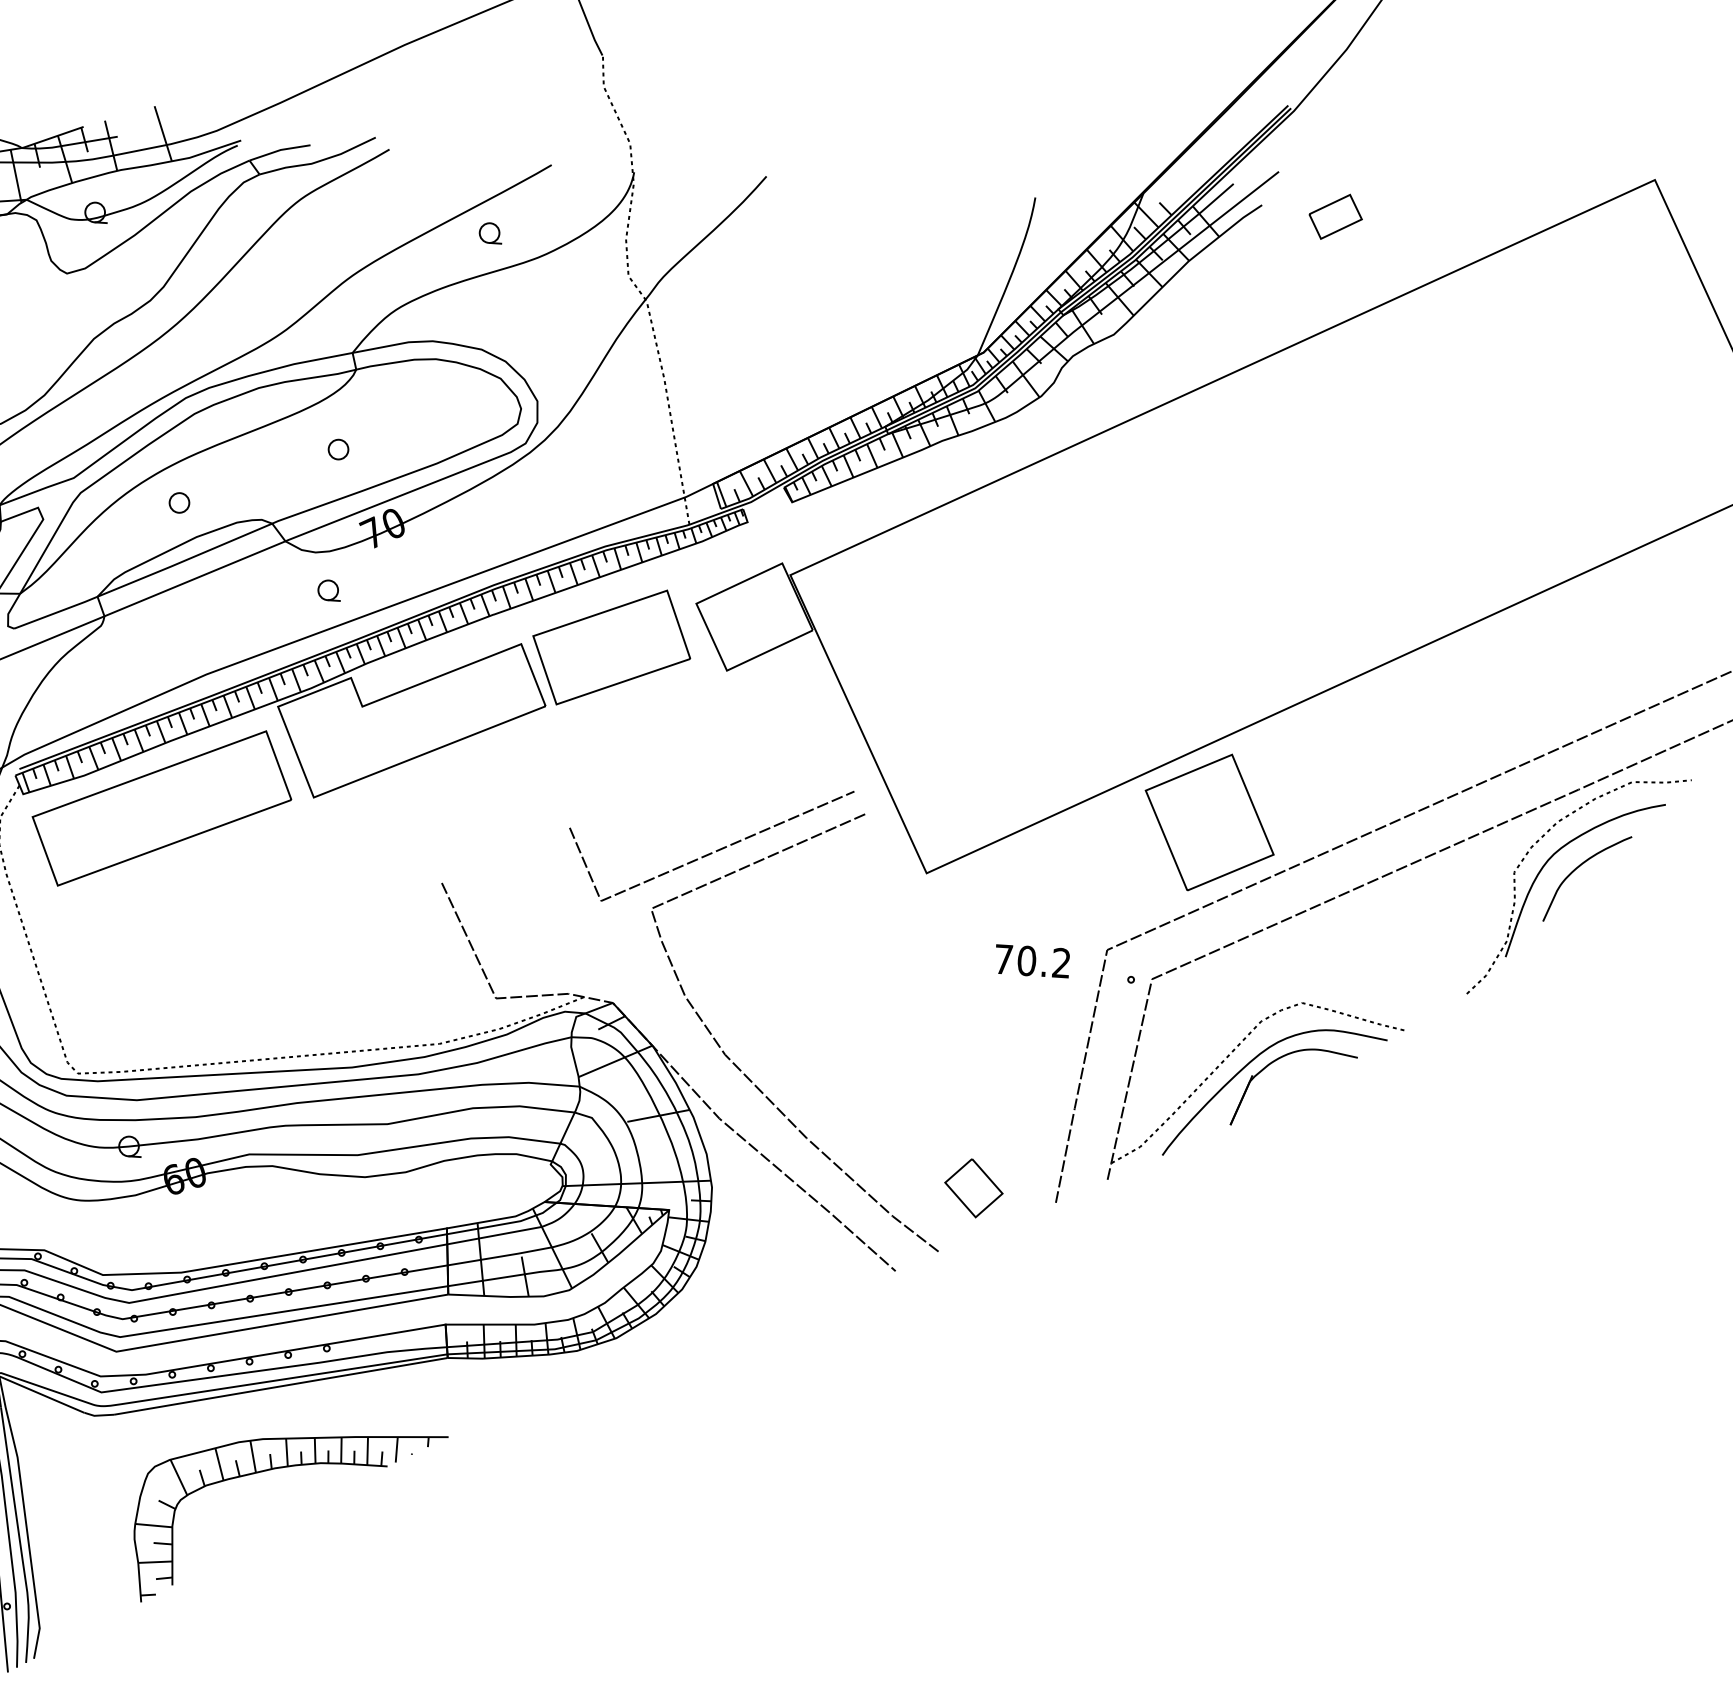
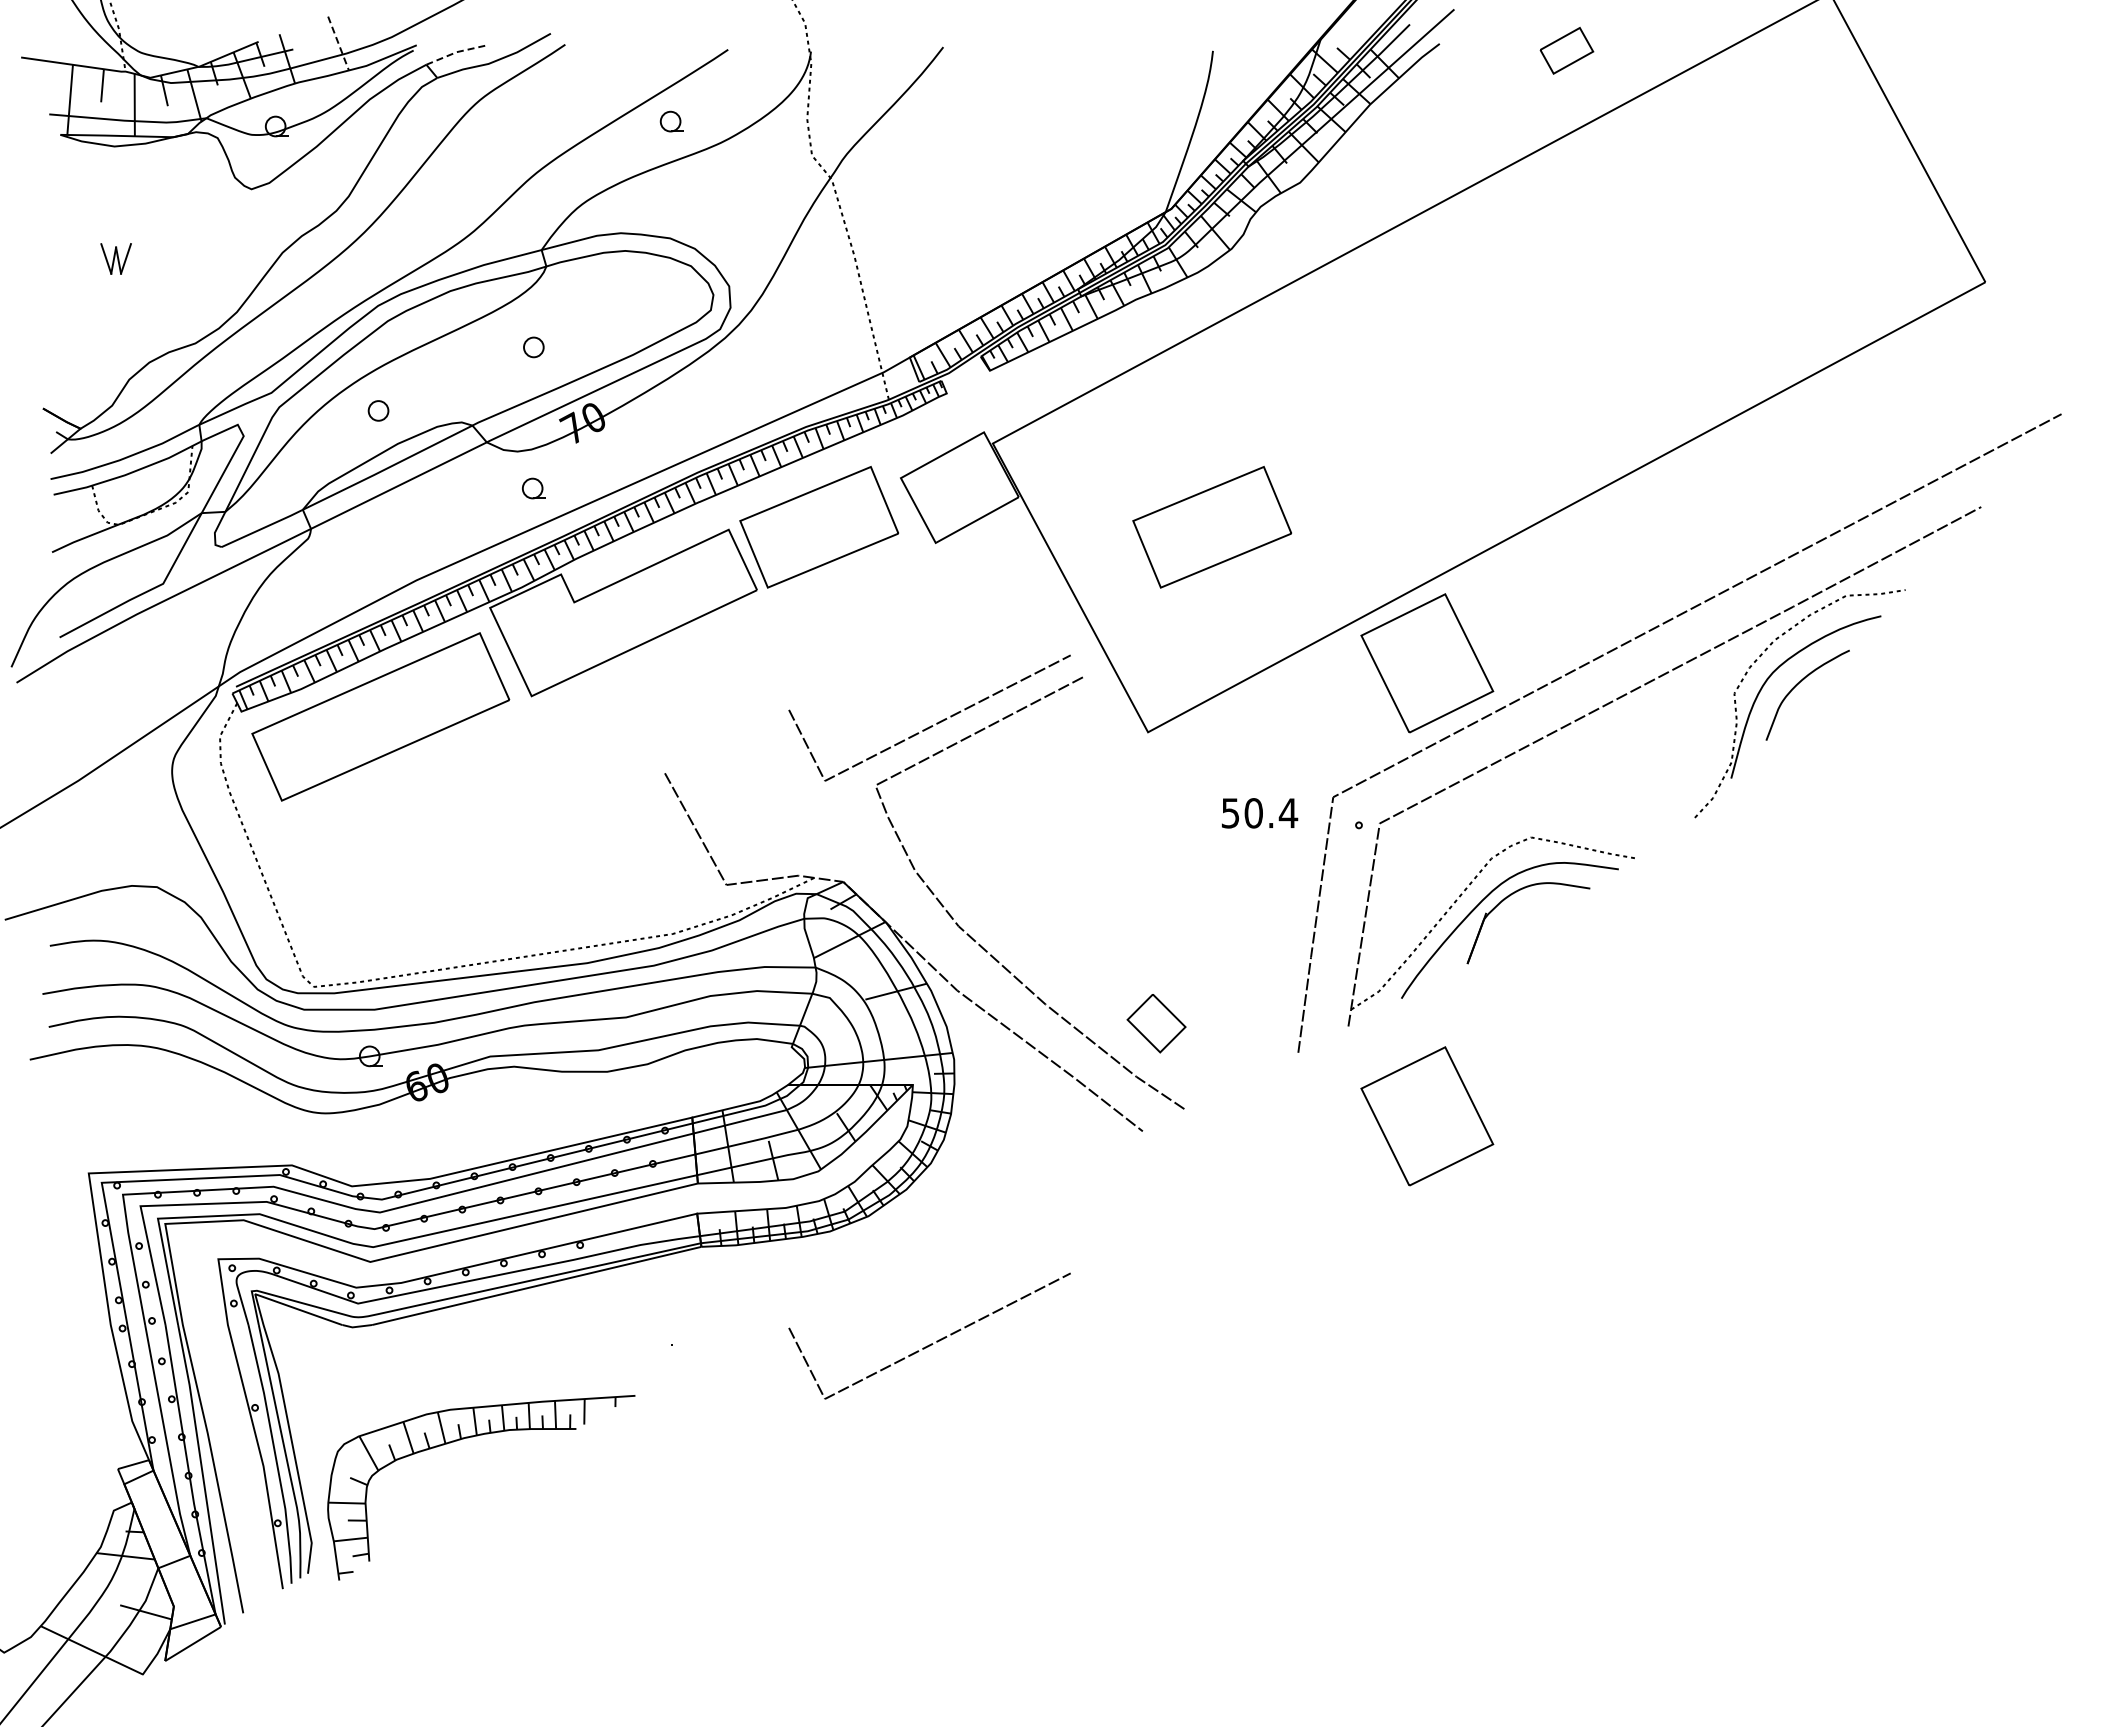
line: (163, 133) -> (338, 43), solid -> dashed
line: (280, 150) -> (456, 52), solid -> dashed
part: (1335, 216) -> (1566, 50), moved
part: (1003, 673) -> (1211, 527), added
text: (1032, 961) -> (1259, 813), 70.2 -> 50.4
part: (973, 1188) -> (1156, 1023), moved
part: (1180, 1274) -> (1427, 1116), added
part: (284, 1468) -> (473, 1437), moved
line: (671, 1469) -> (931, 1343), added

